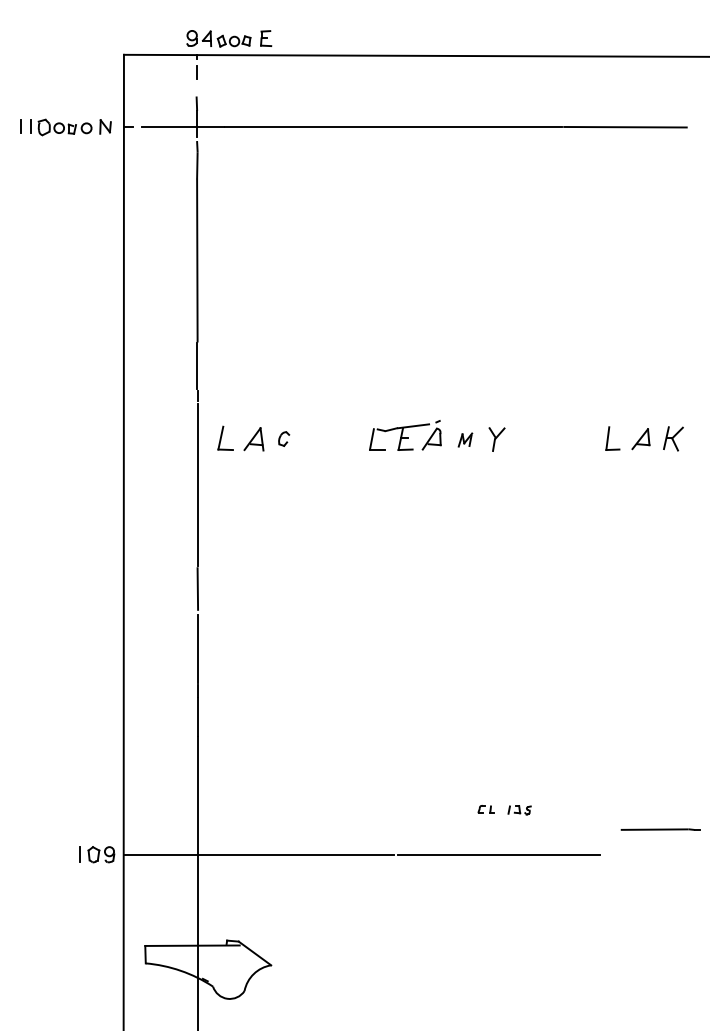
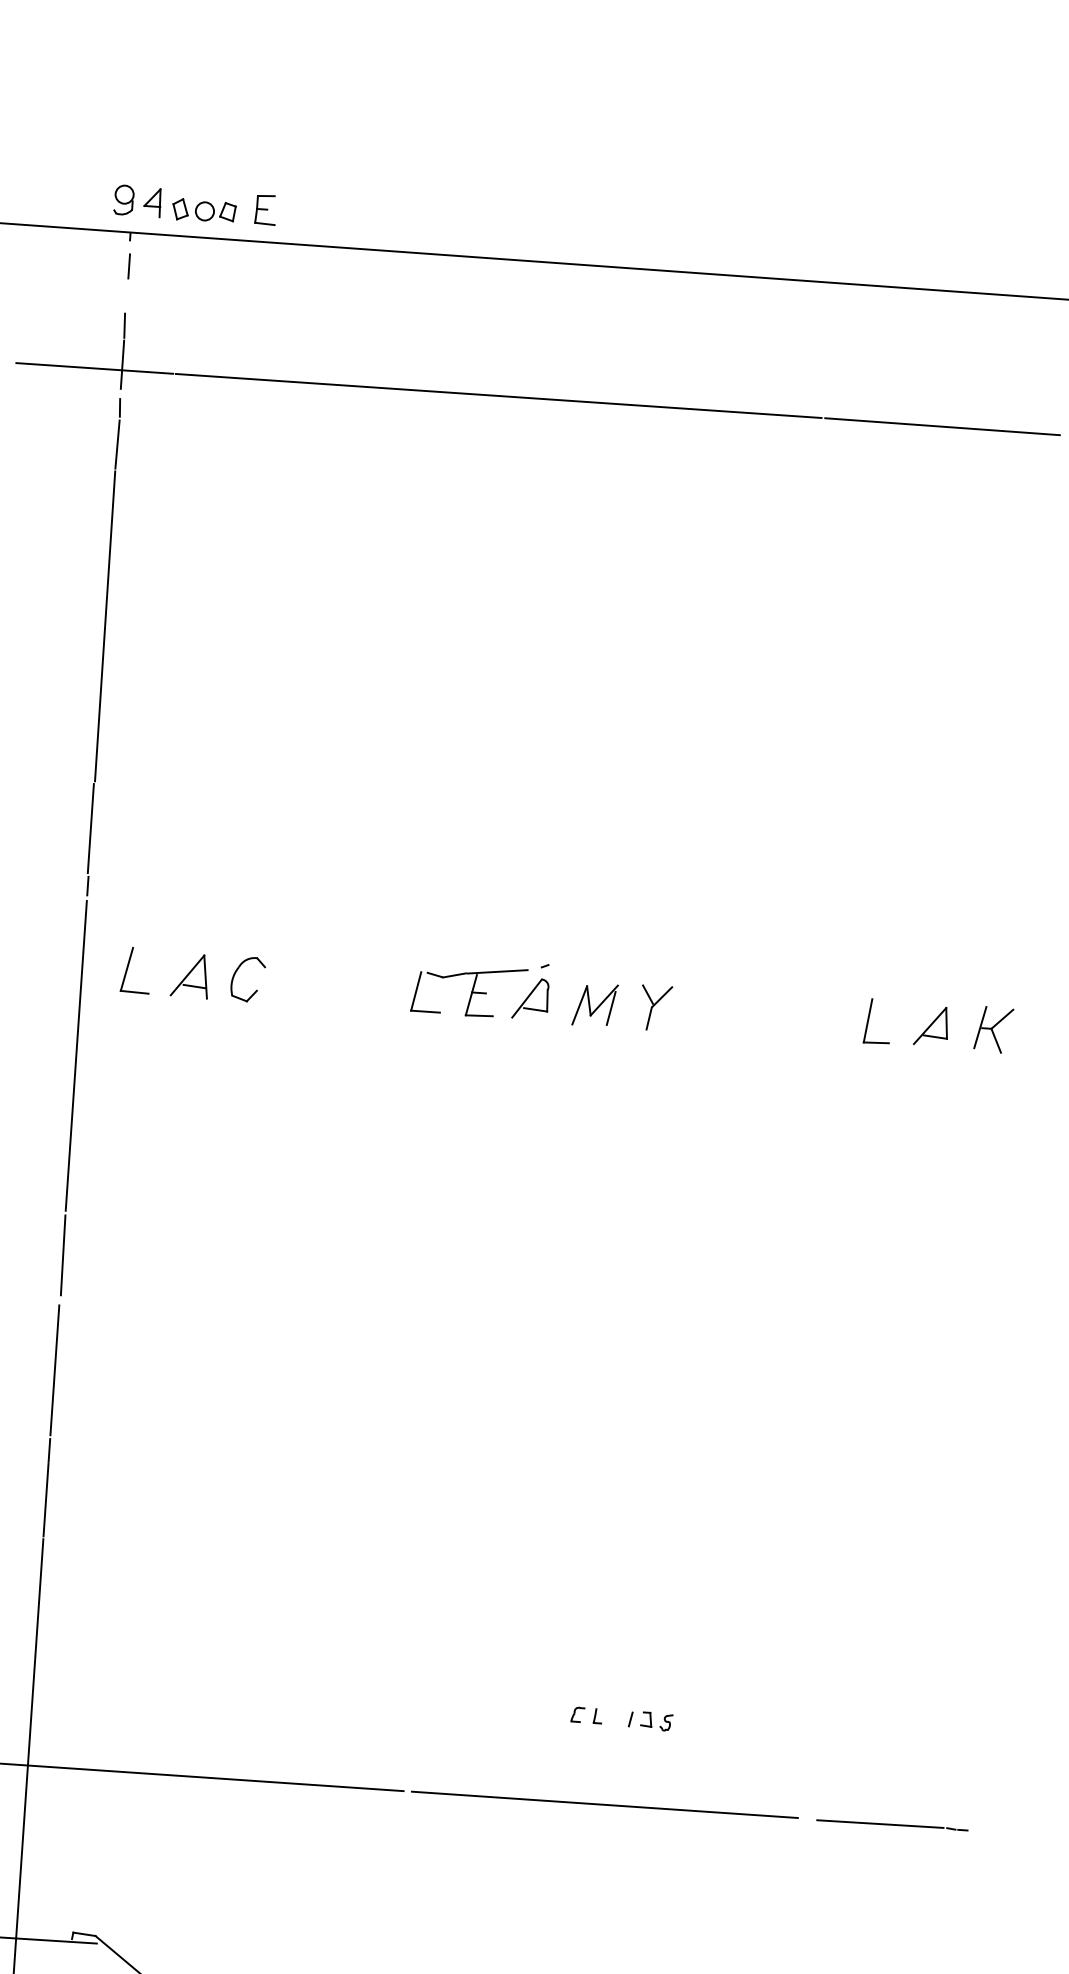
part: (283, 438) -> (246, 978), size x1.67
part: (465, 439) -> (595, 1003), size x1.67
line: (660, 829) -> (891, 1824), moved

